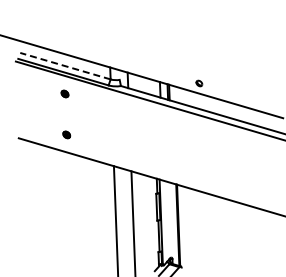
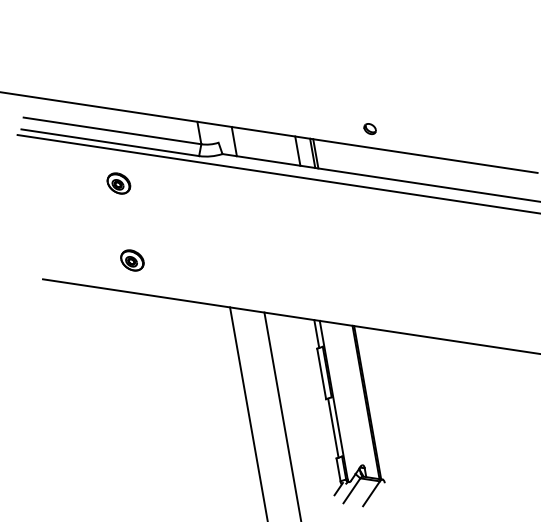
line: (64, 66) -> (110, 131), dashed -> solid
part: (64, 93) -> (117, 182), size x1.67
part: (66, 134) -> (132, 259), size x1.67

